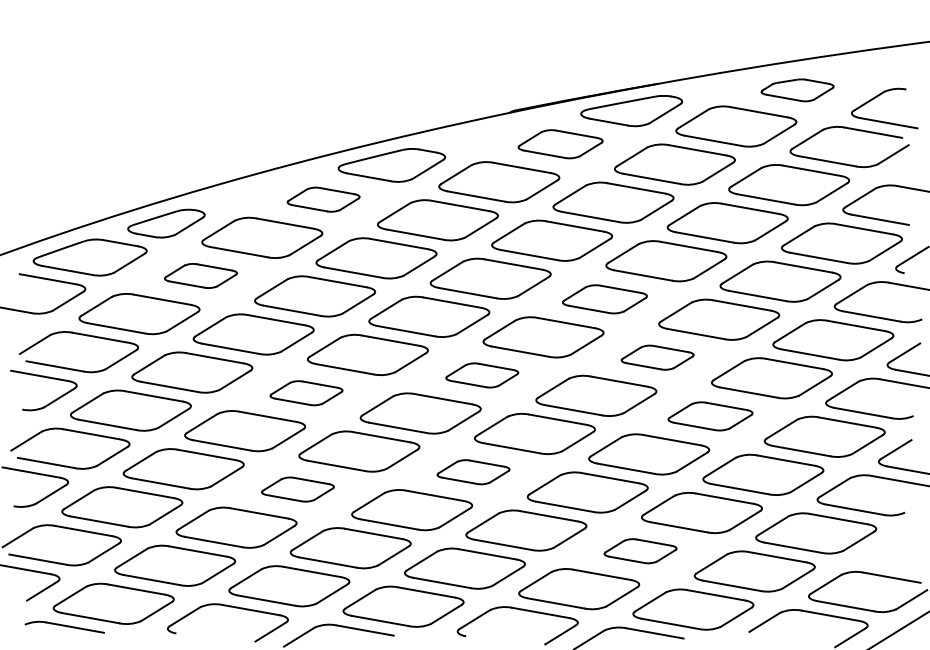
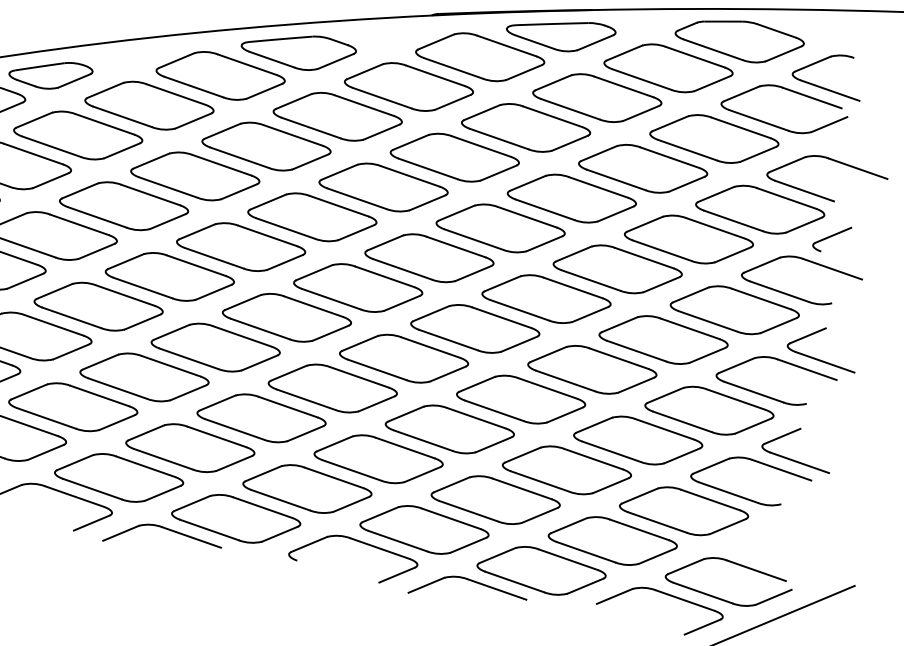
part: (797, 90) -> (739, 40), size x1.67
part: (560, 144) -> (479, 57), size x1.43
part: (323, 199) -> (220, 75), size x1.67
part: (200, 275) -> (77, 134), size x1.67
part: (604, 299) -> (500, 228), size x1.43
part: (657, 357) -> (546, 298), size x1.67
part: (482, 375) -> (358, 288), size x1.67
part: (306, 393) -> (169, 277), size x1.67
part: (710, 416) -> (592, 369), size x1.43
part: (473, 472) -> (332, 388), size x1.67
part: (297, 489) -> (144, 377), size x1.67
part: (640, 551) -> (495, 500), size x1.67

